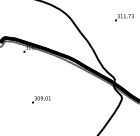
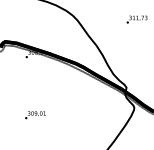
text: (41, 100) -> (35, 115), moved

